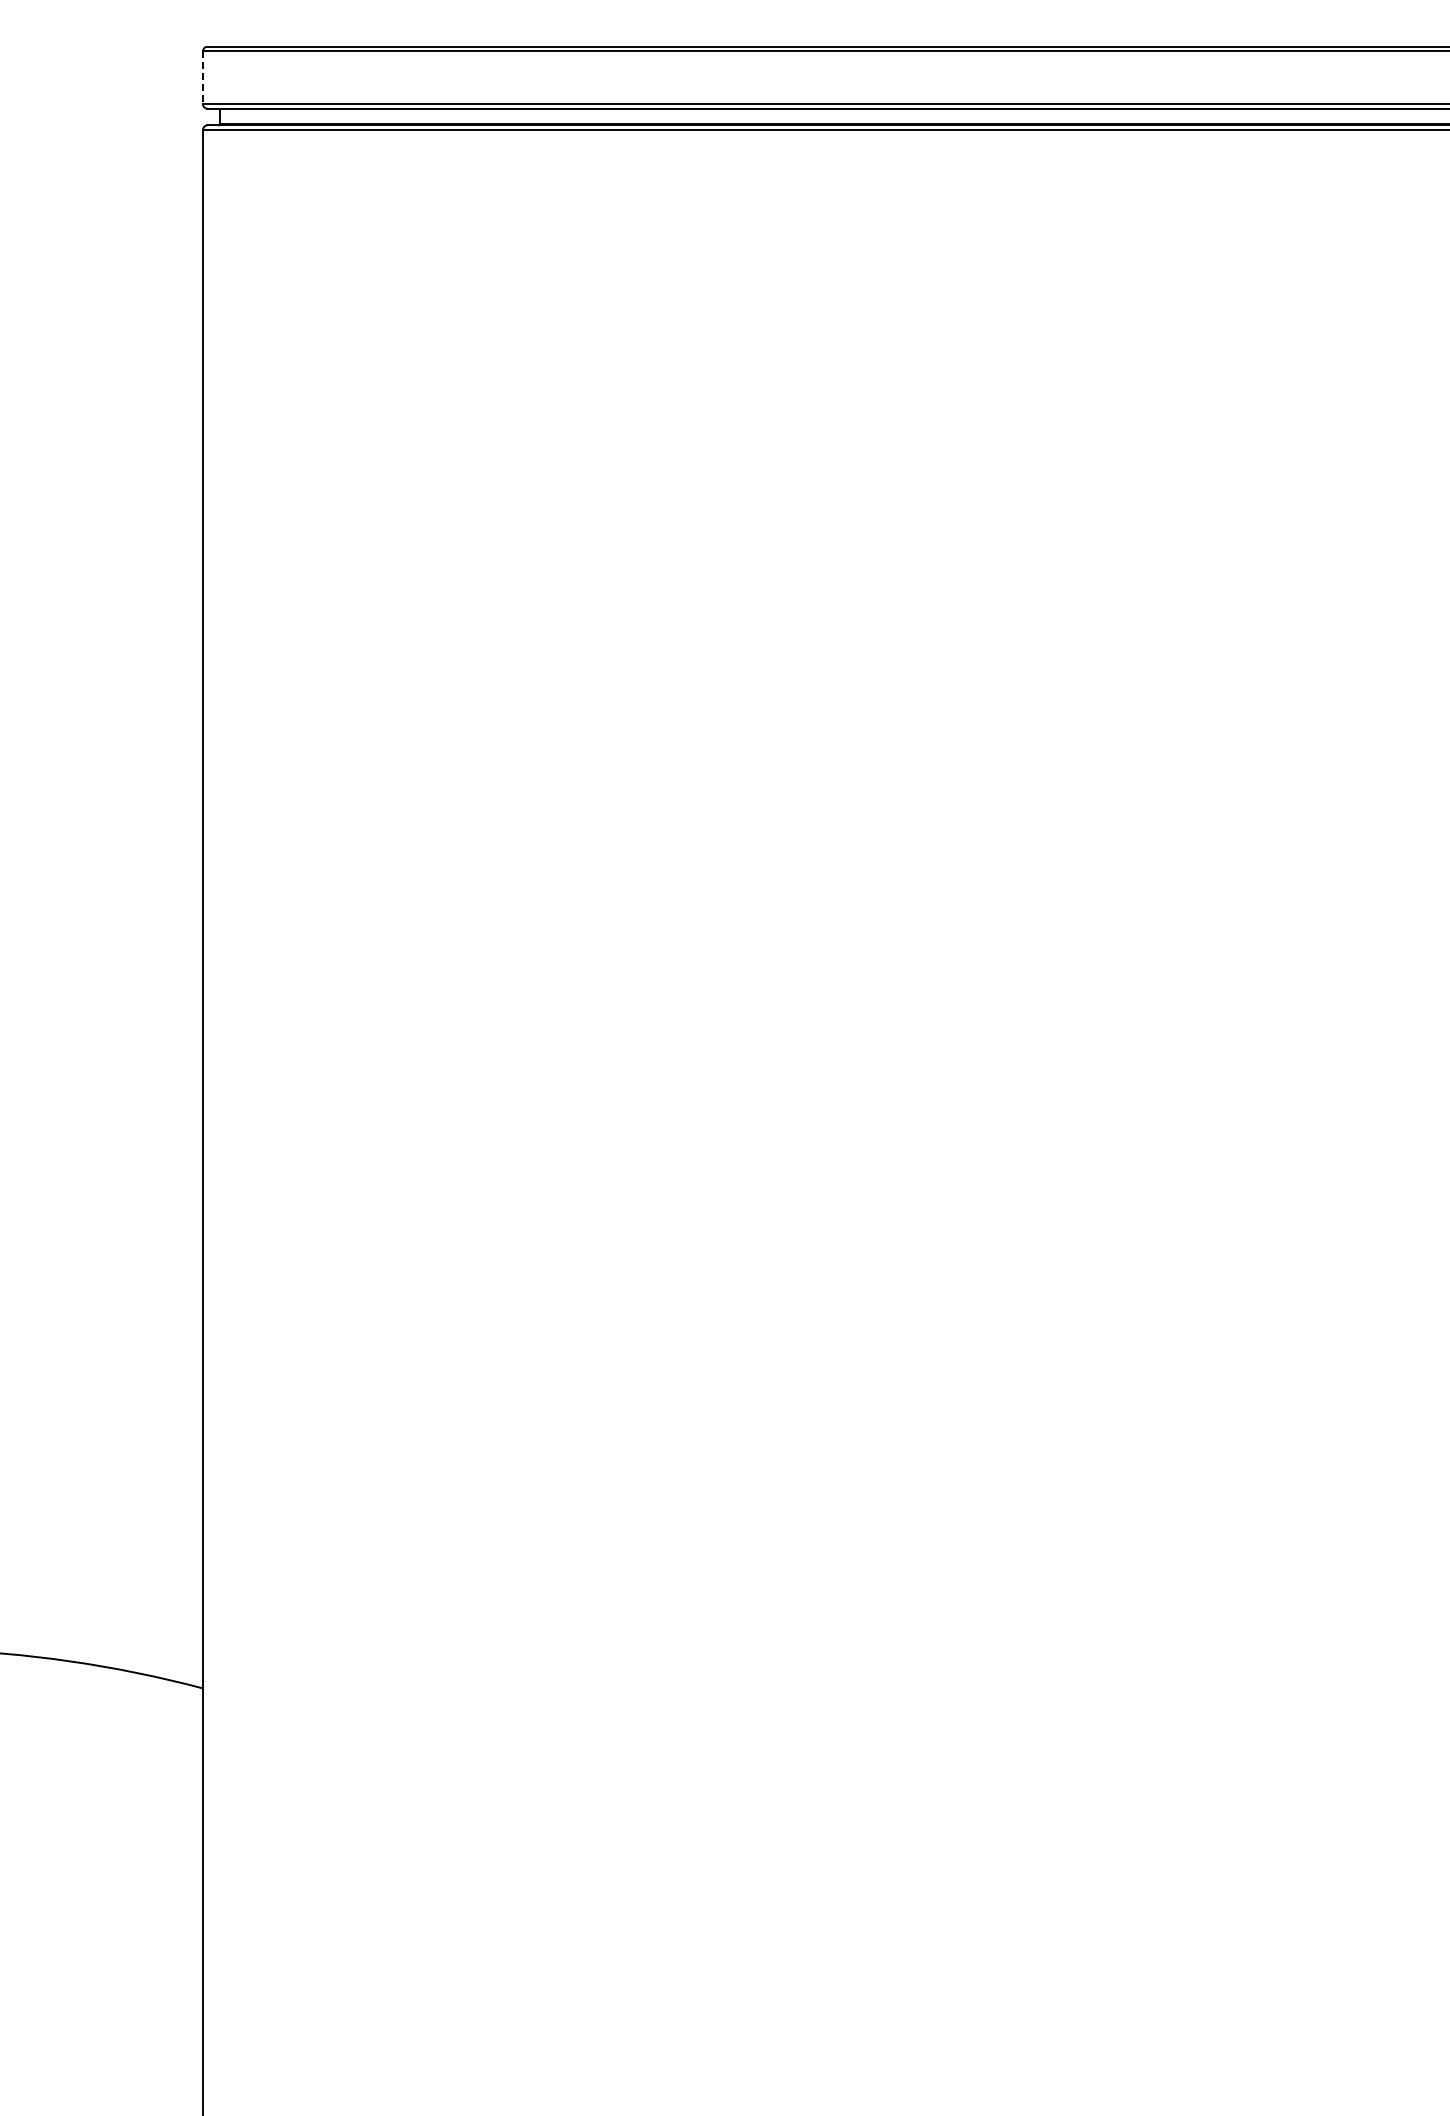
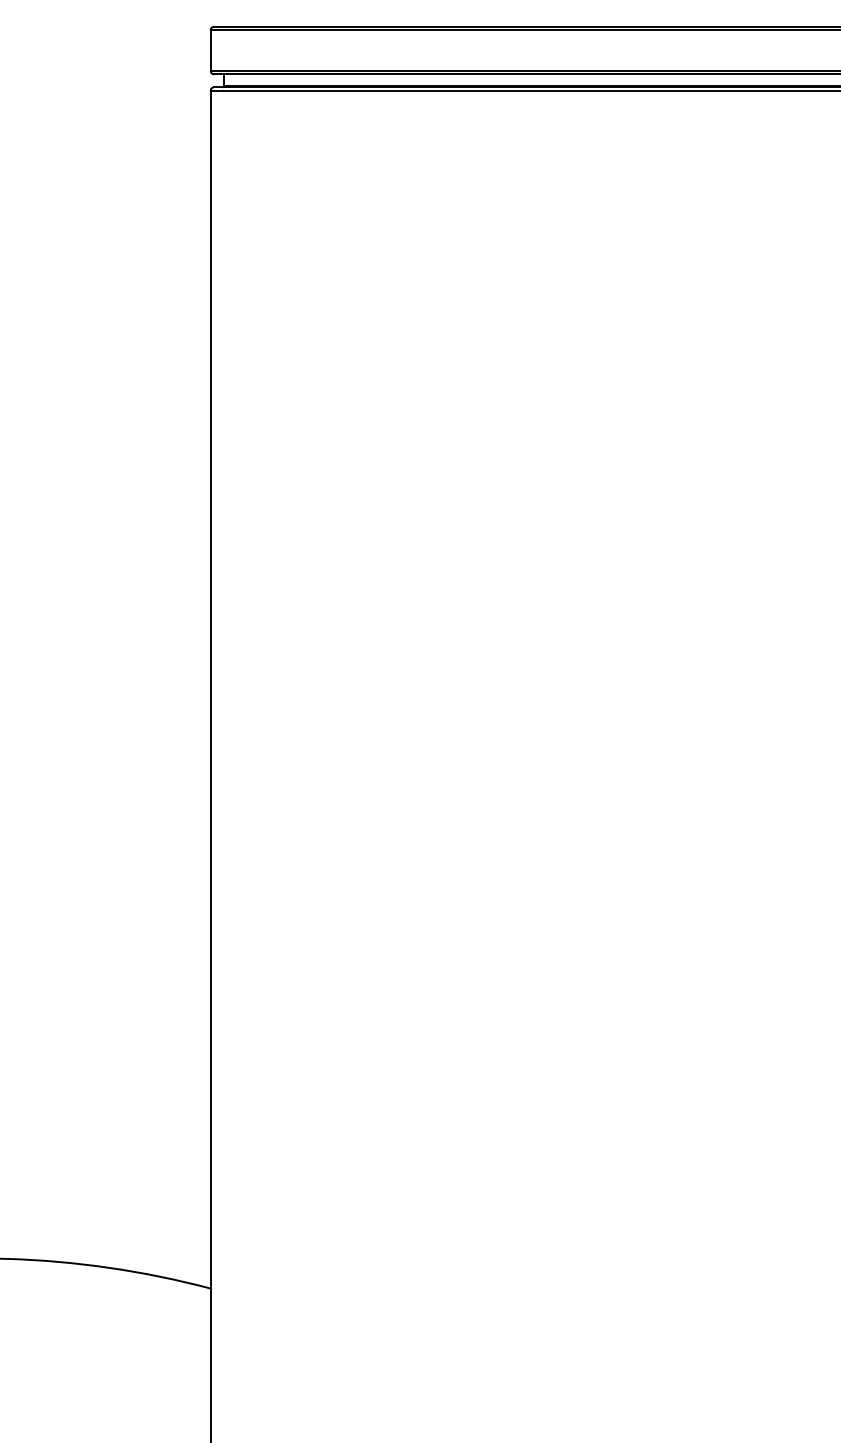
line: (203, 77) -> (211, 50), dashed -> solid

